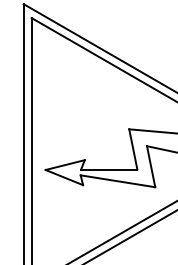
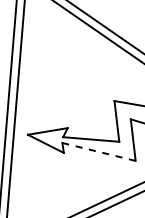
line: (118, 181) -> (99, 152), solid -> dashed

